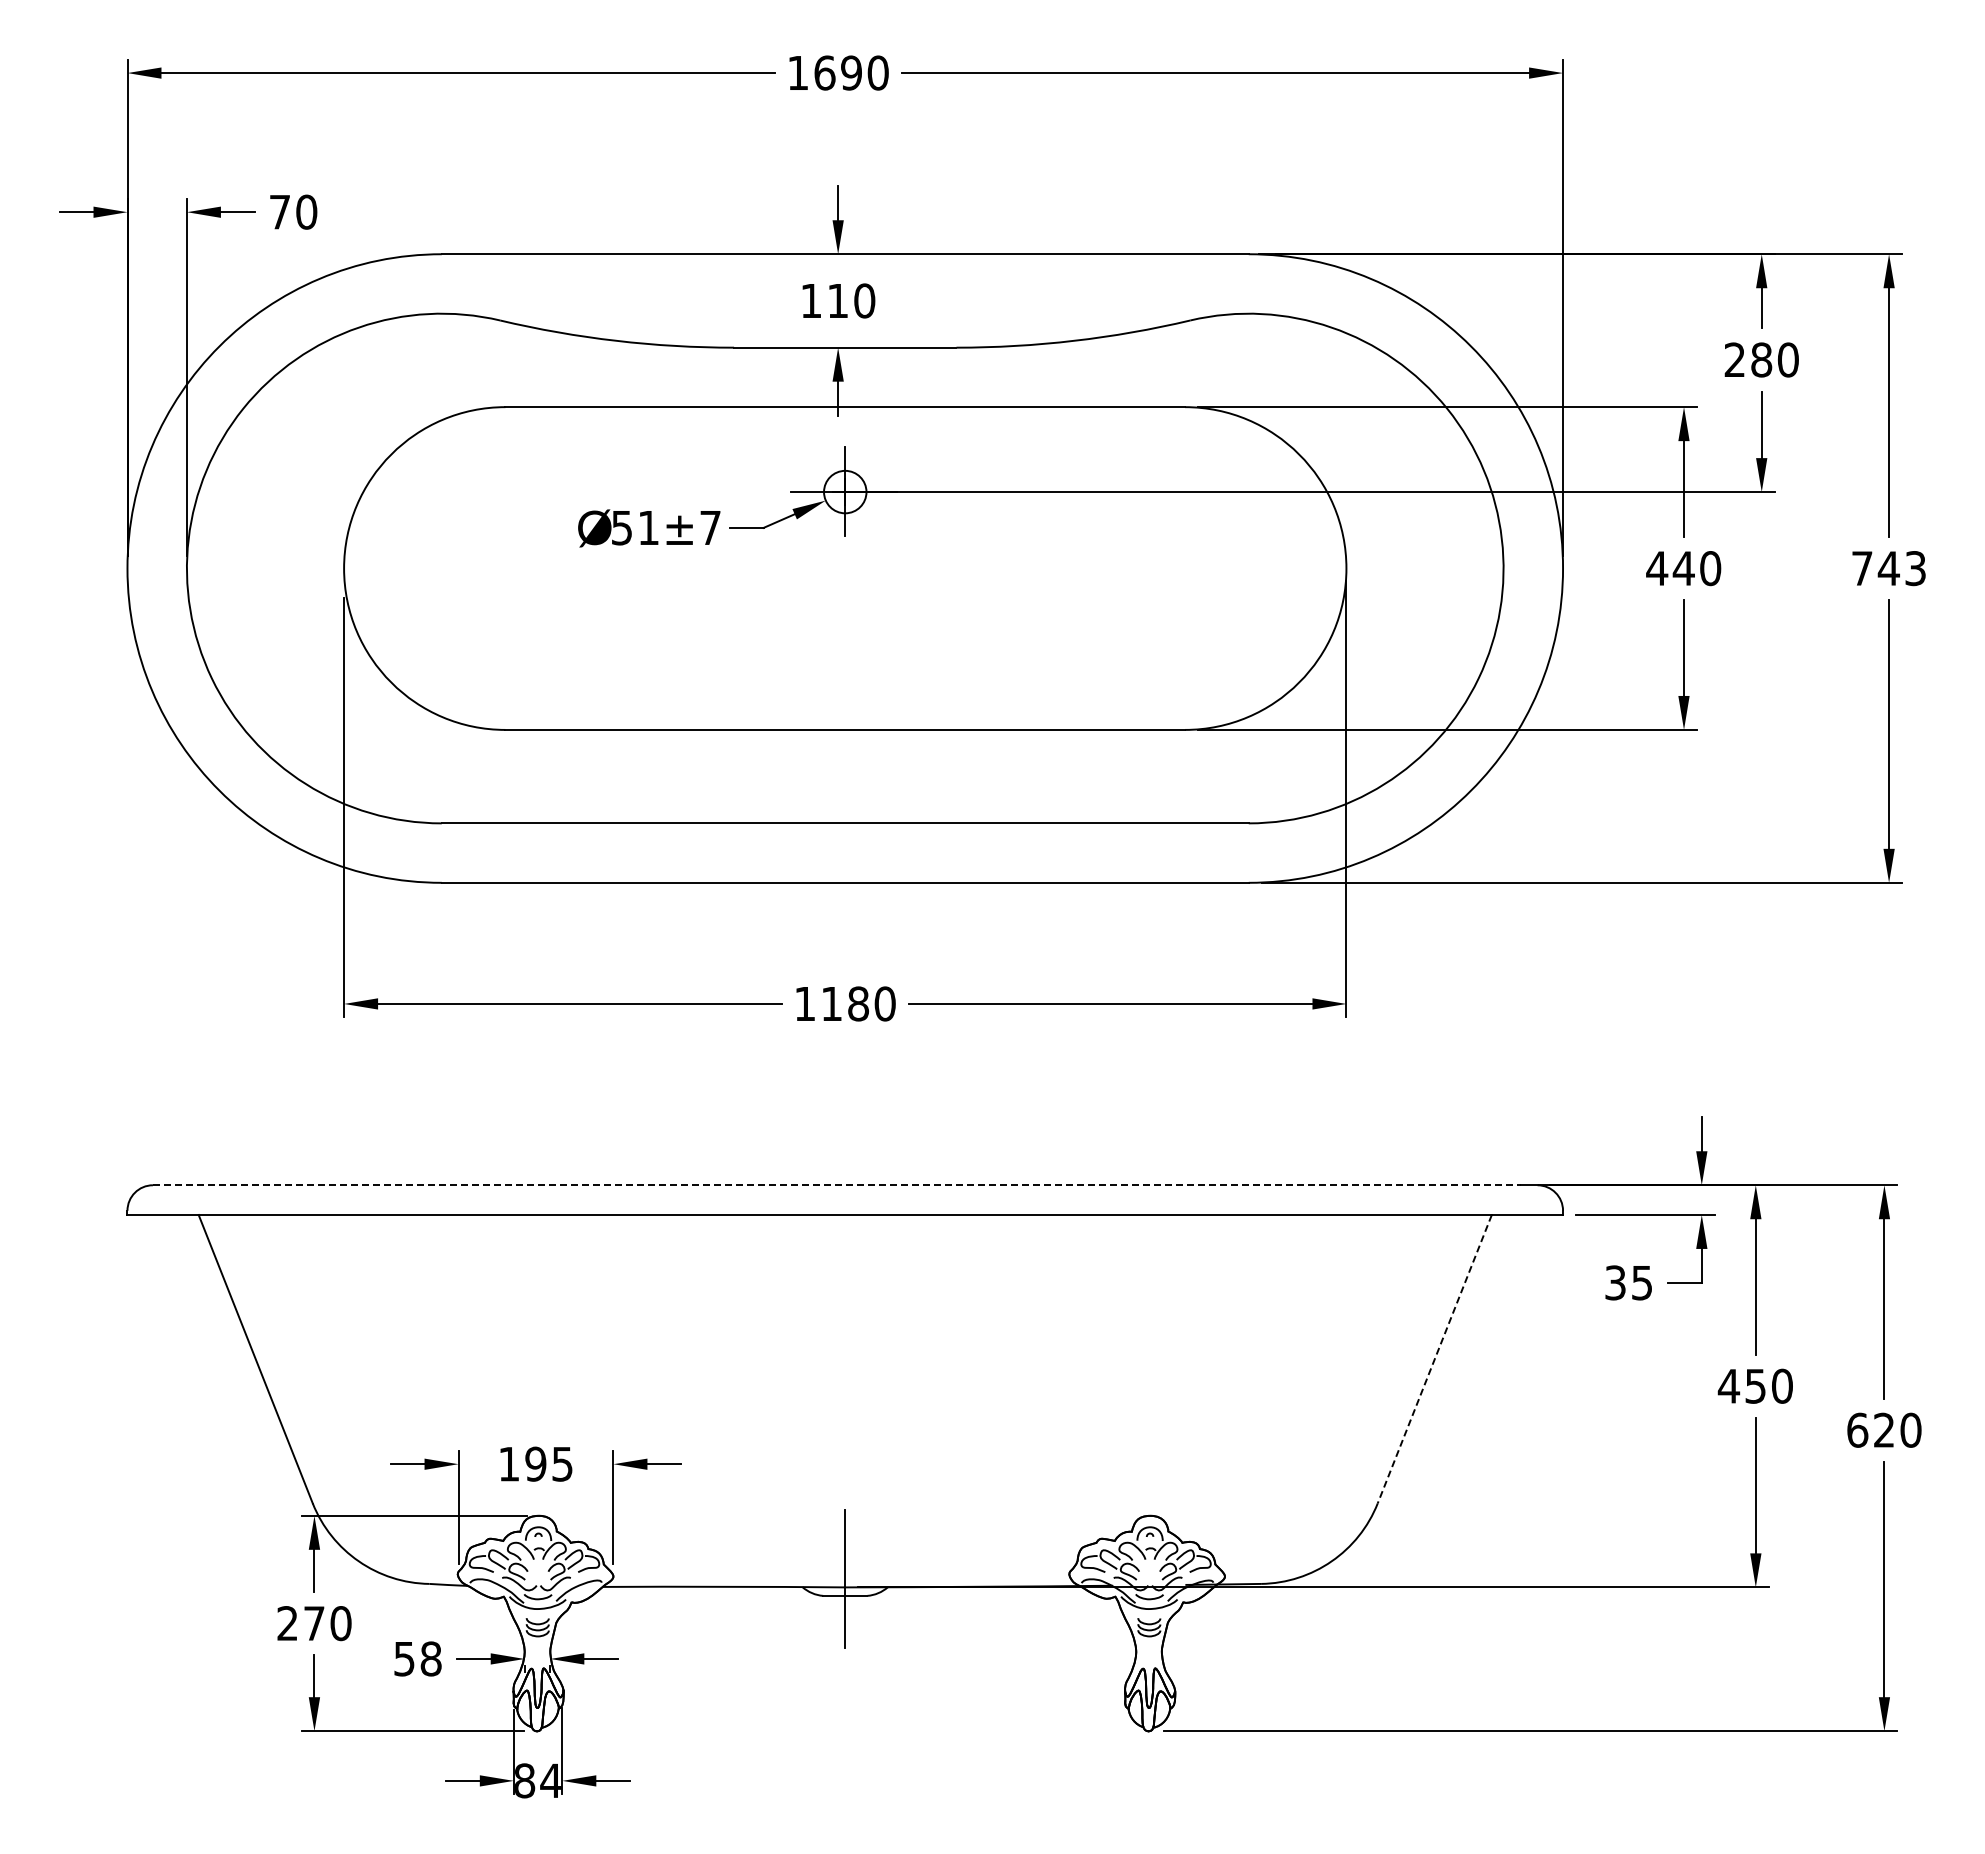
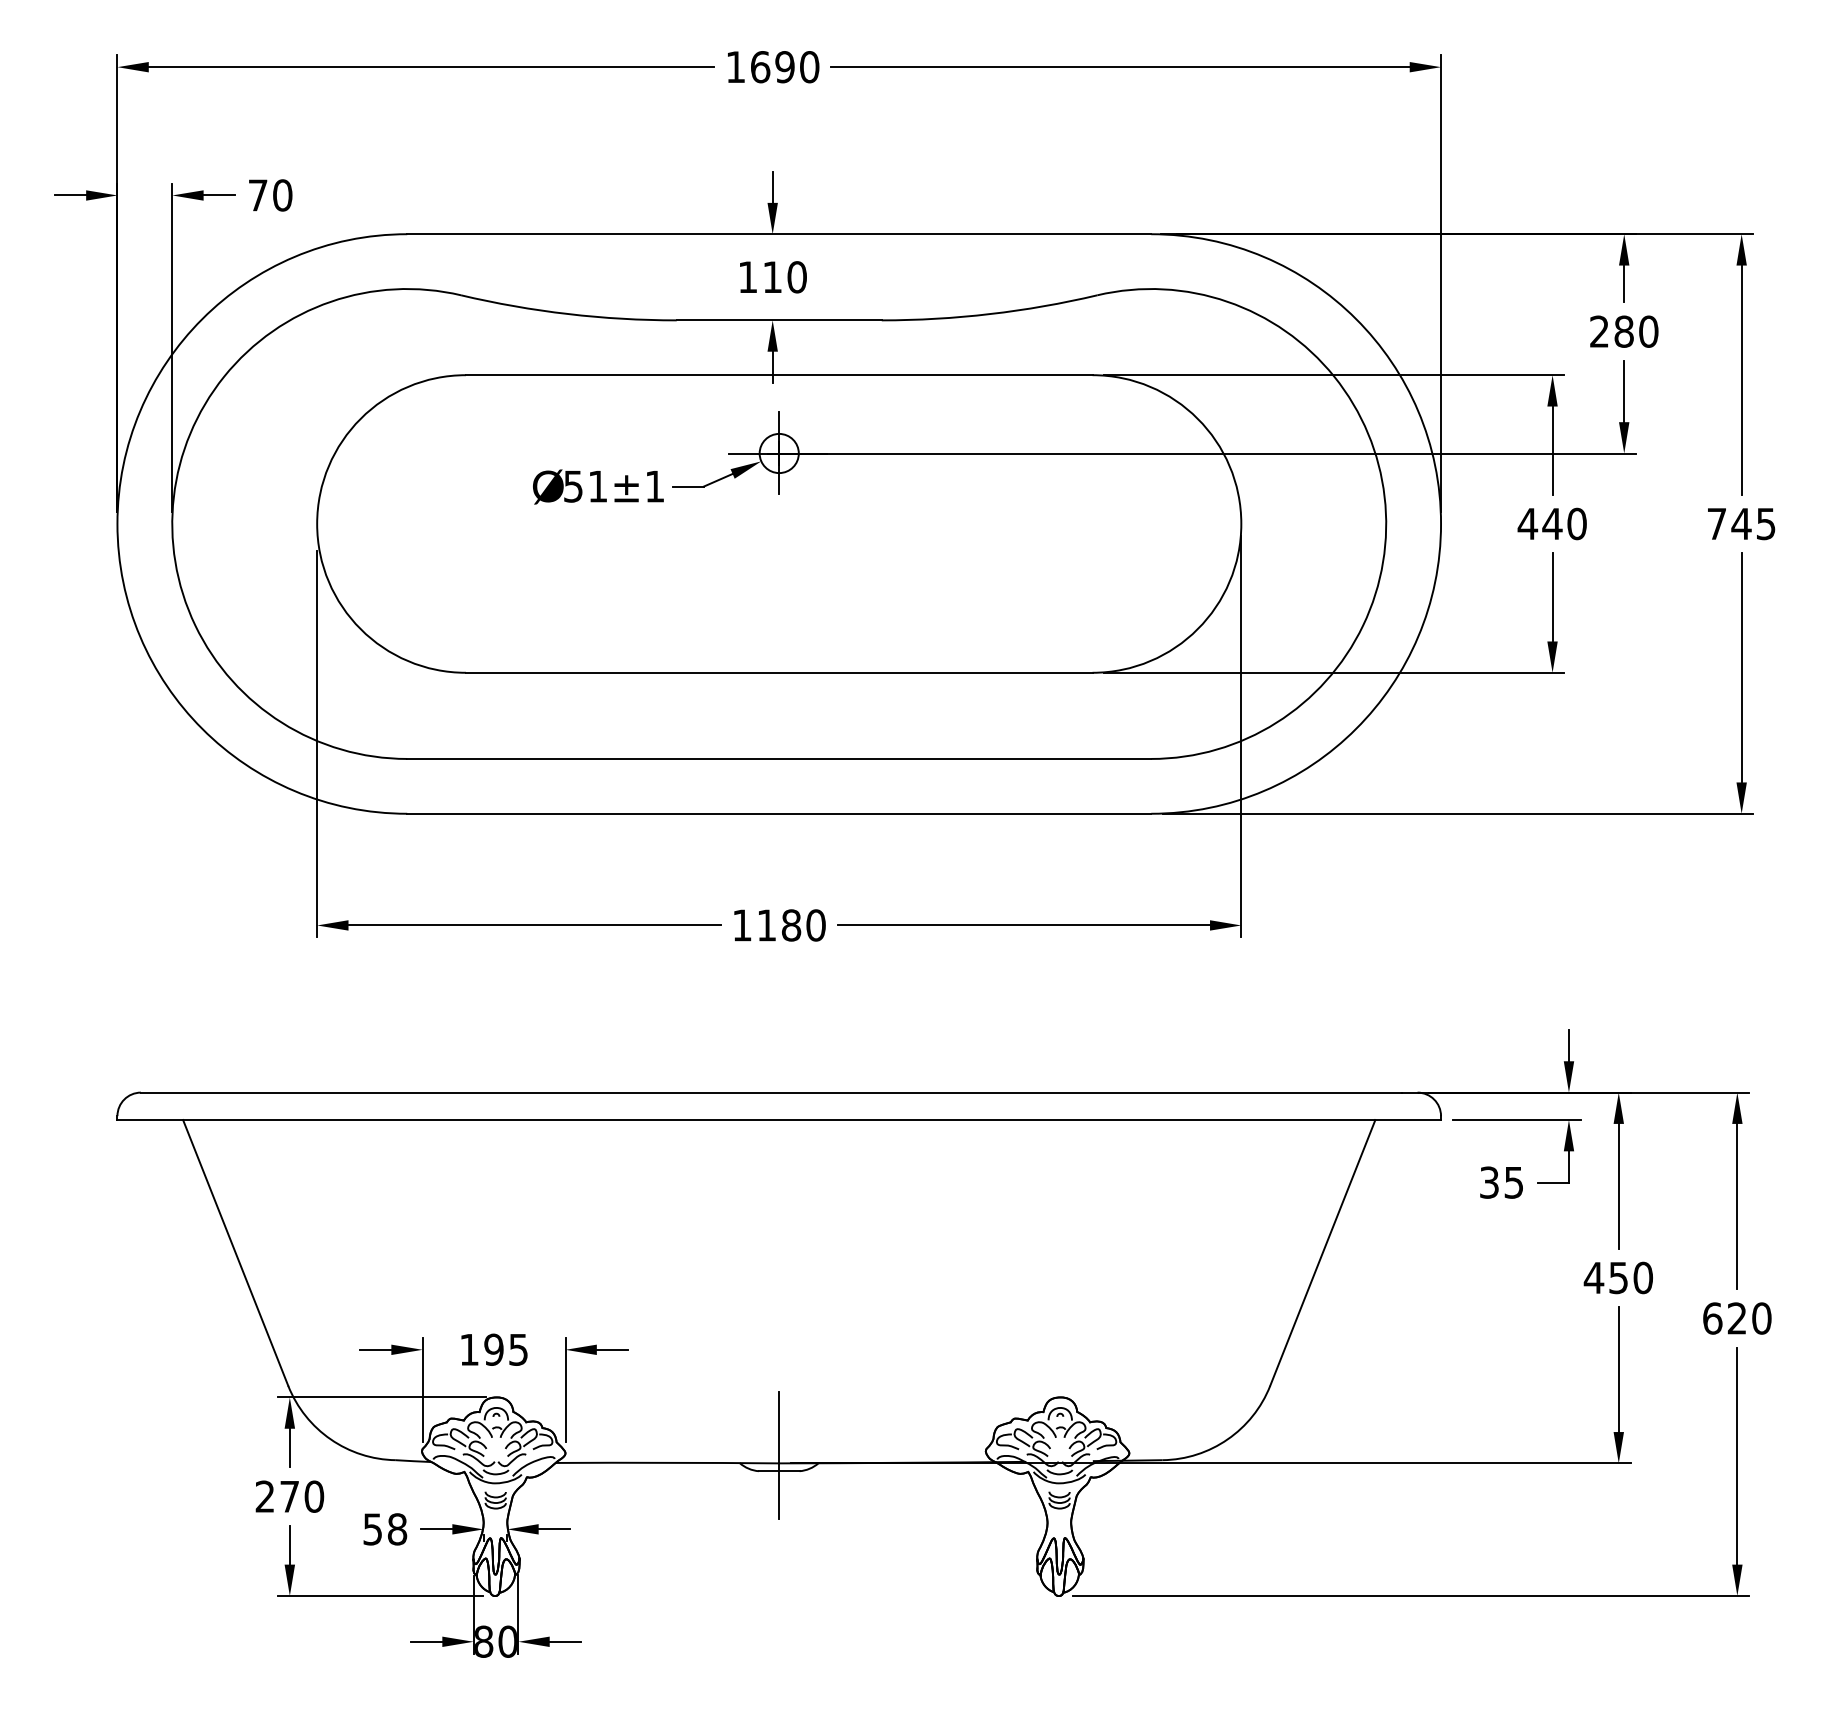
text: (710, 527) -> (654, 486), 51±7 -> 51±1
text: (1915, 568) -> (1766, 523), 743 -> 745
line: (836, 1185) -> (771, 1092), dashed -> solid
line: (1434, 1359) -> (1322, 1253), dashed -> solid
text: (550, 1780) -> (507, 1641), 84 -> 80

